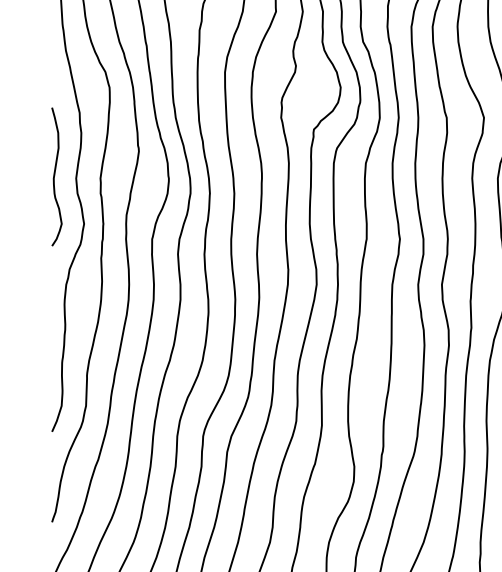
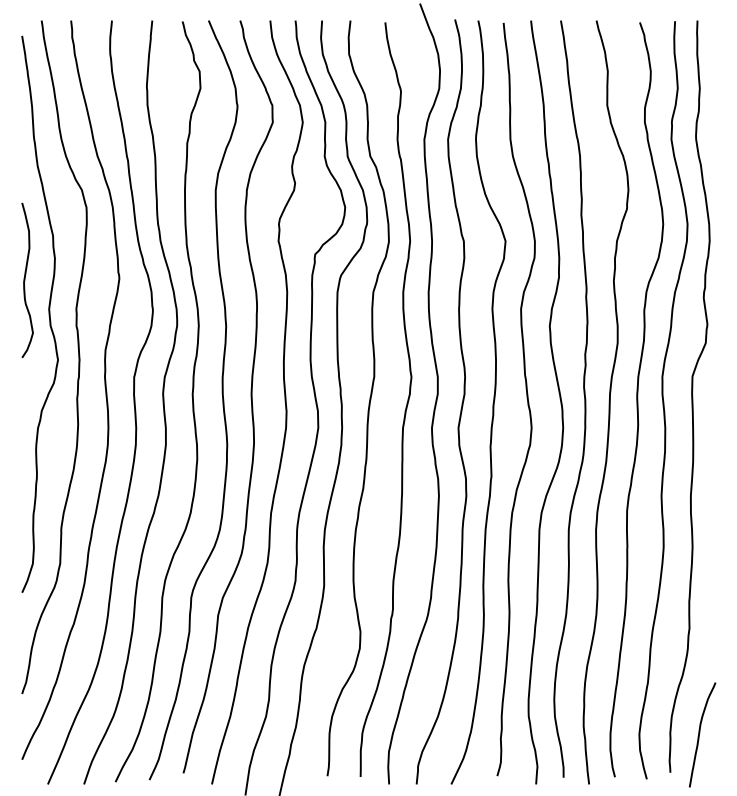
curve: (55, 176) -> (25, 280), moved

